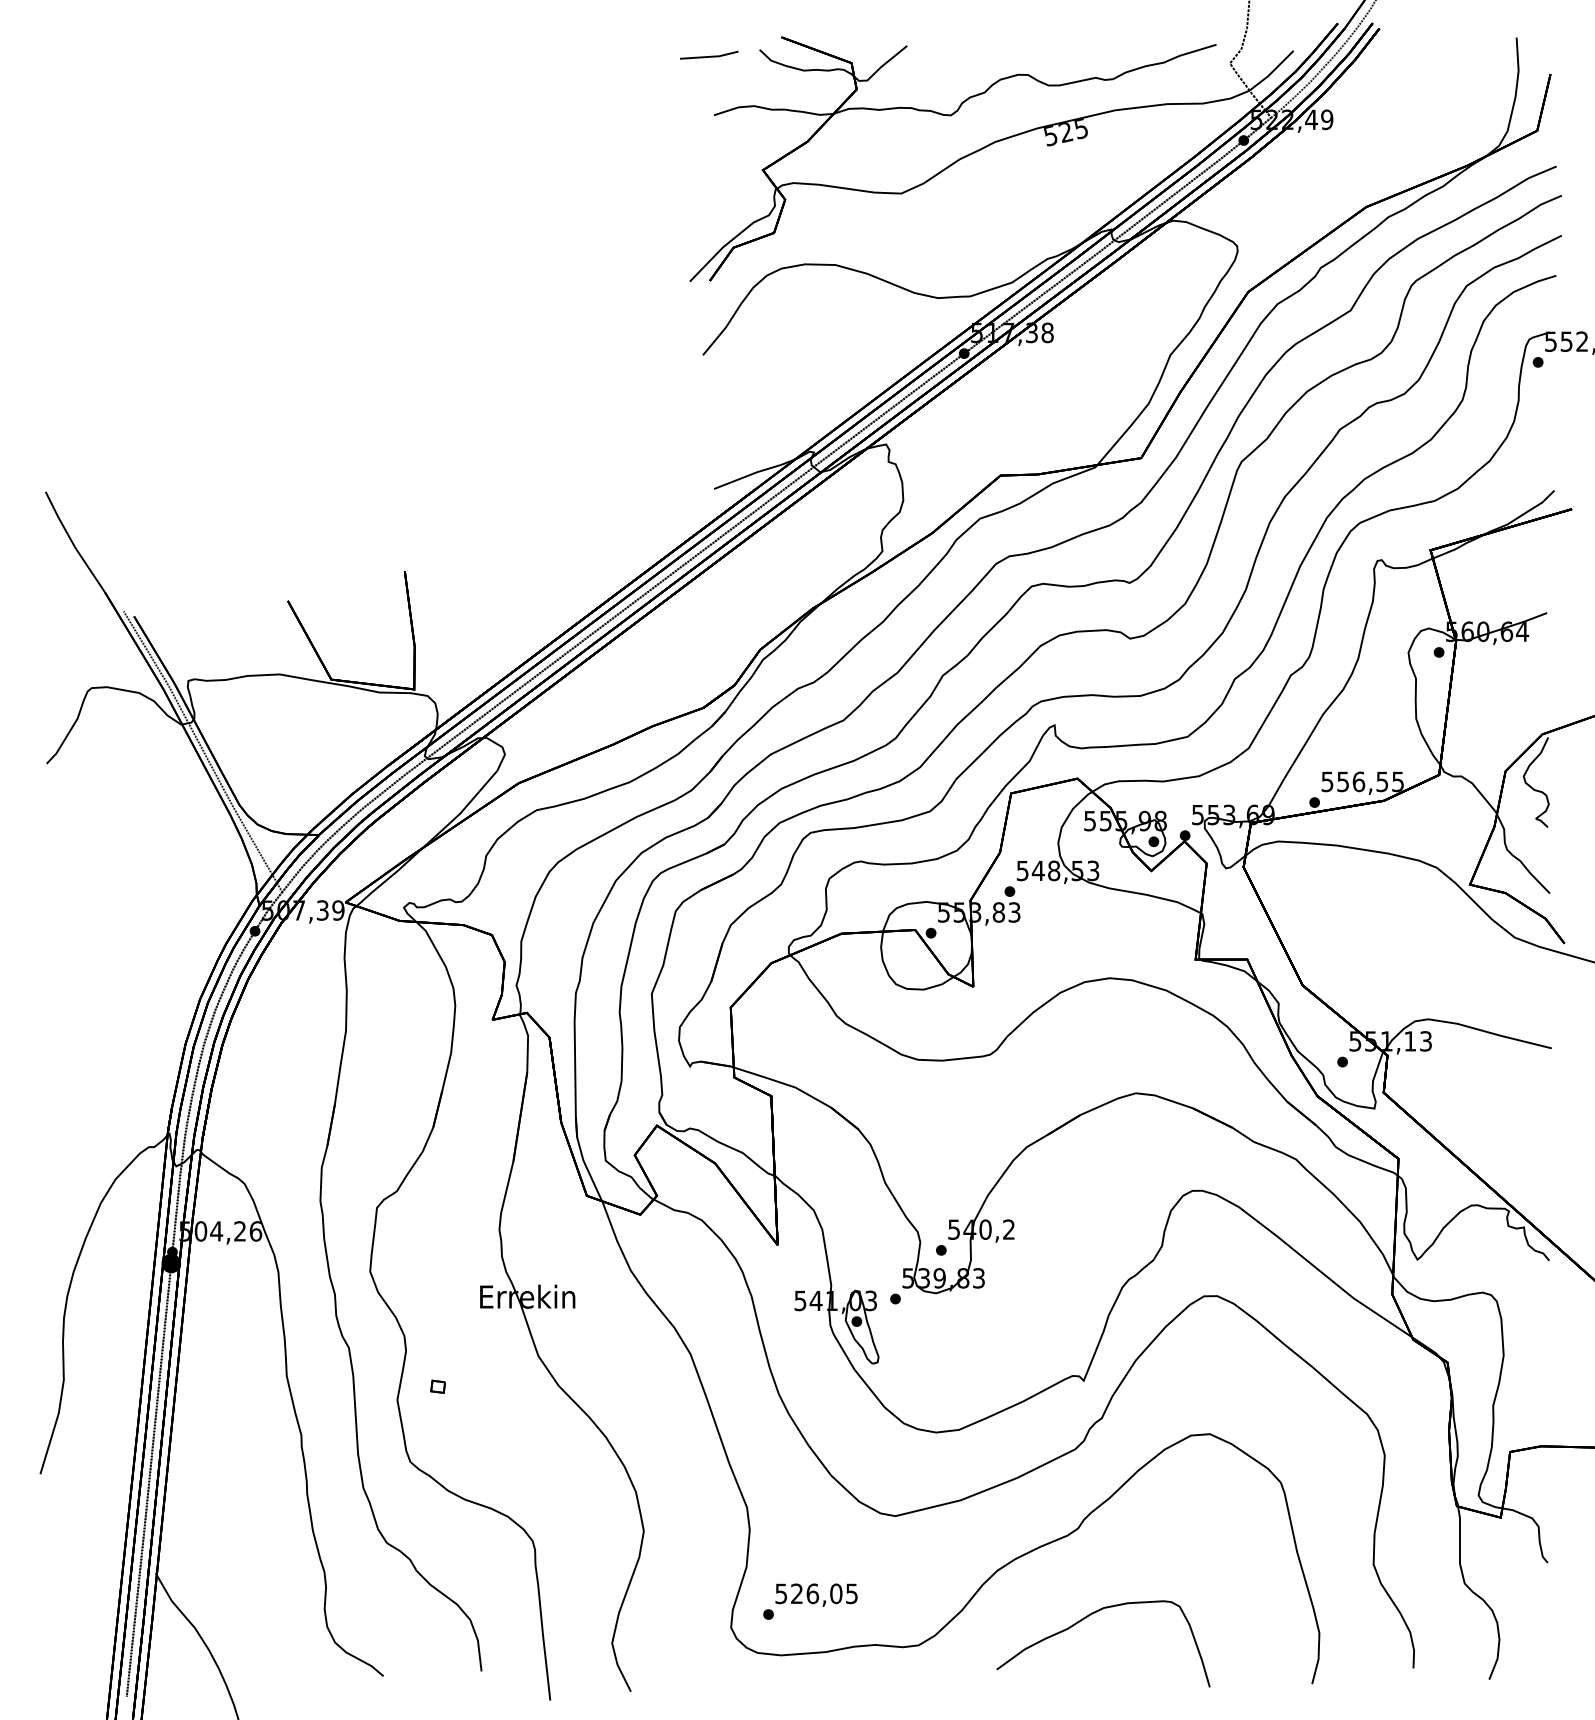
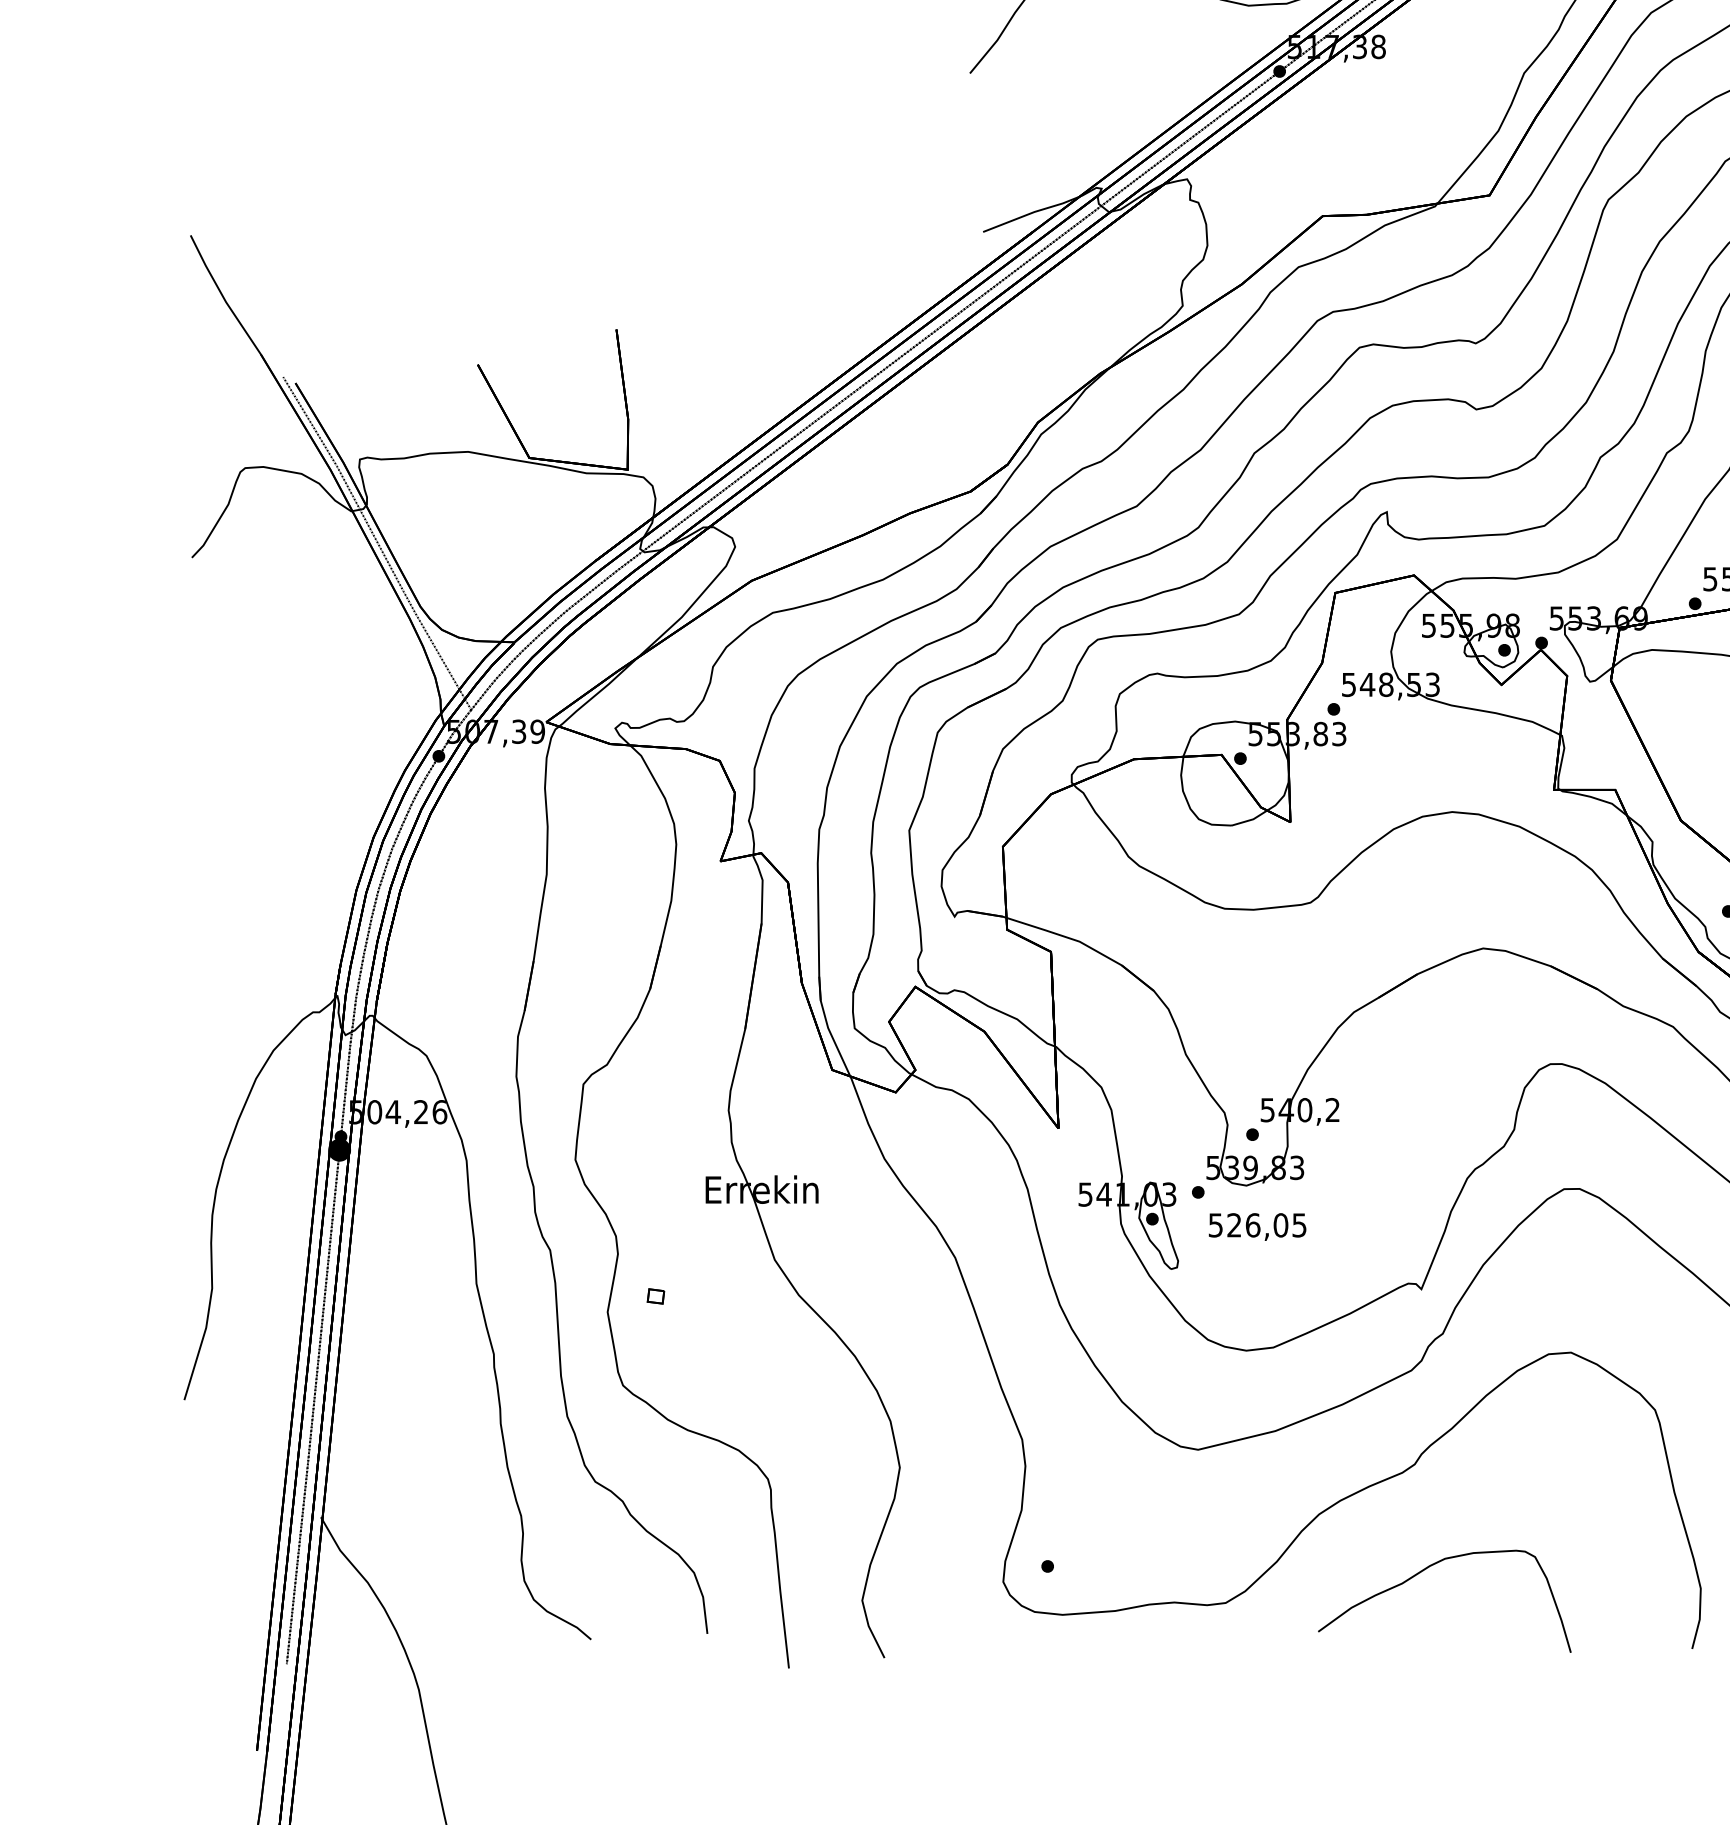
text: (816, 1594) -> (1257, 1226), moved

